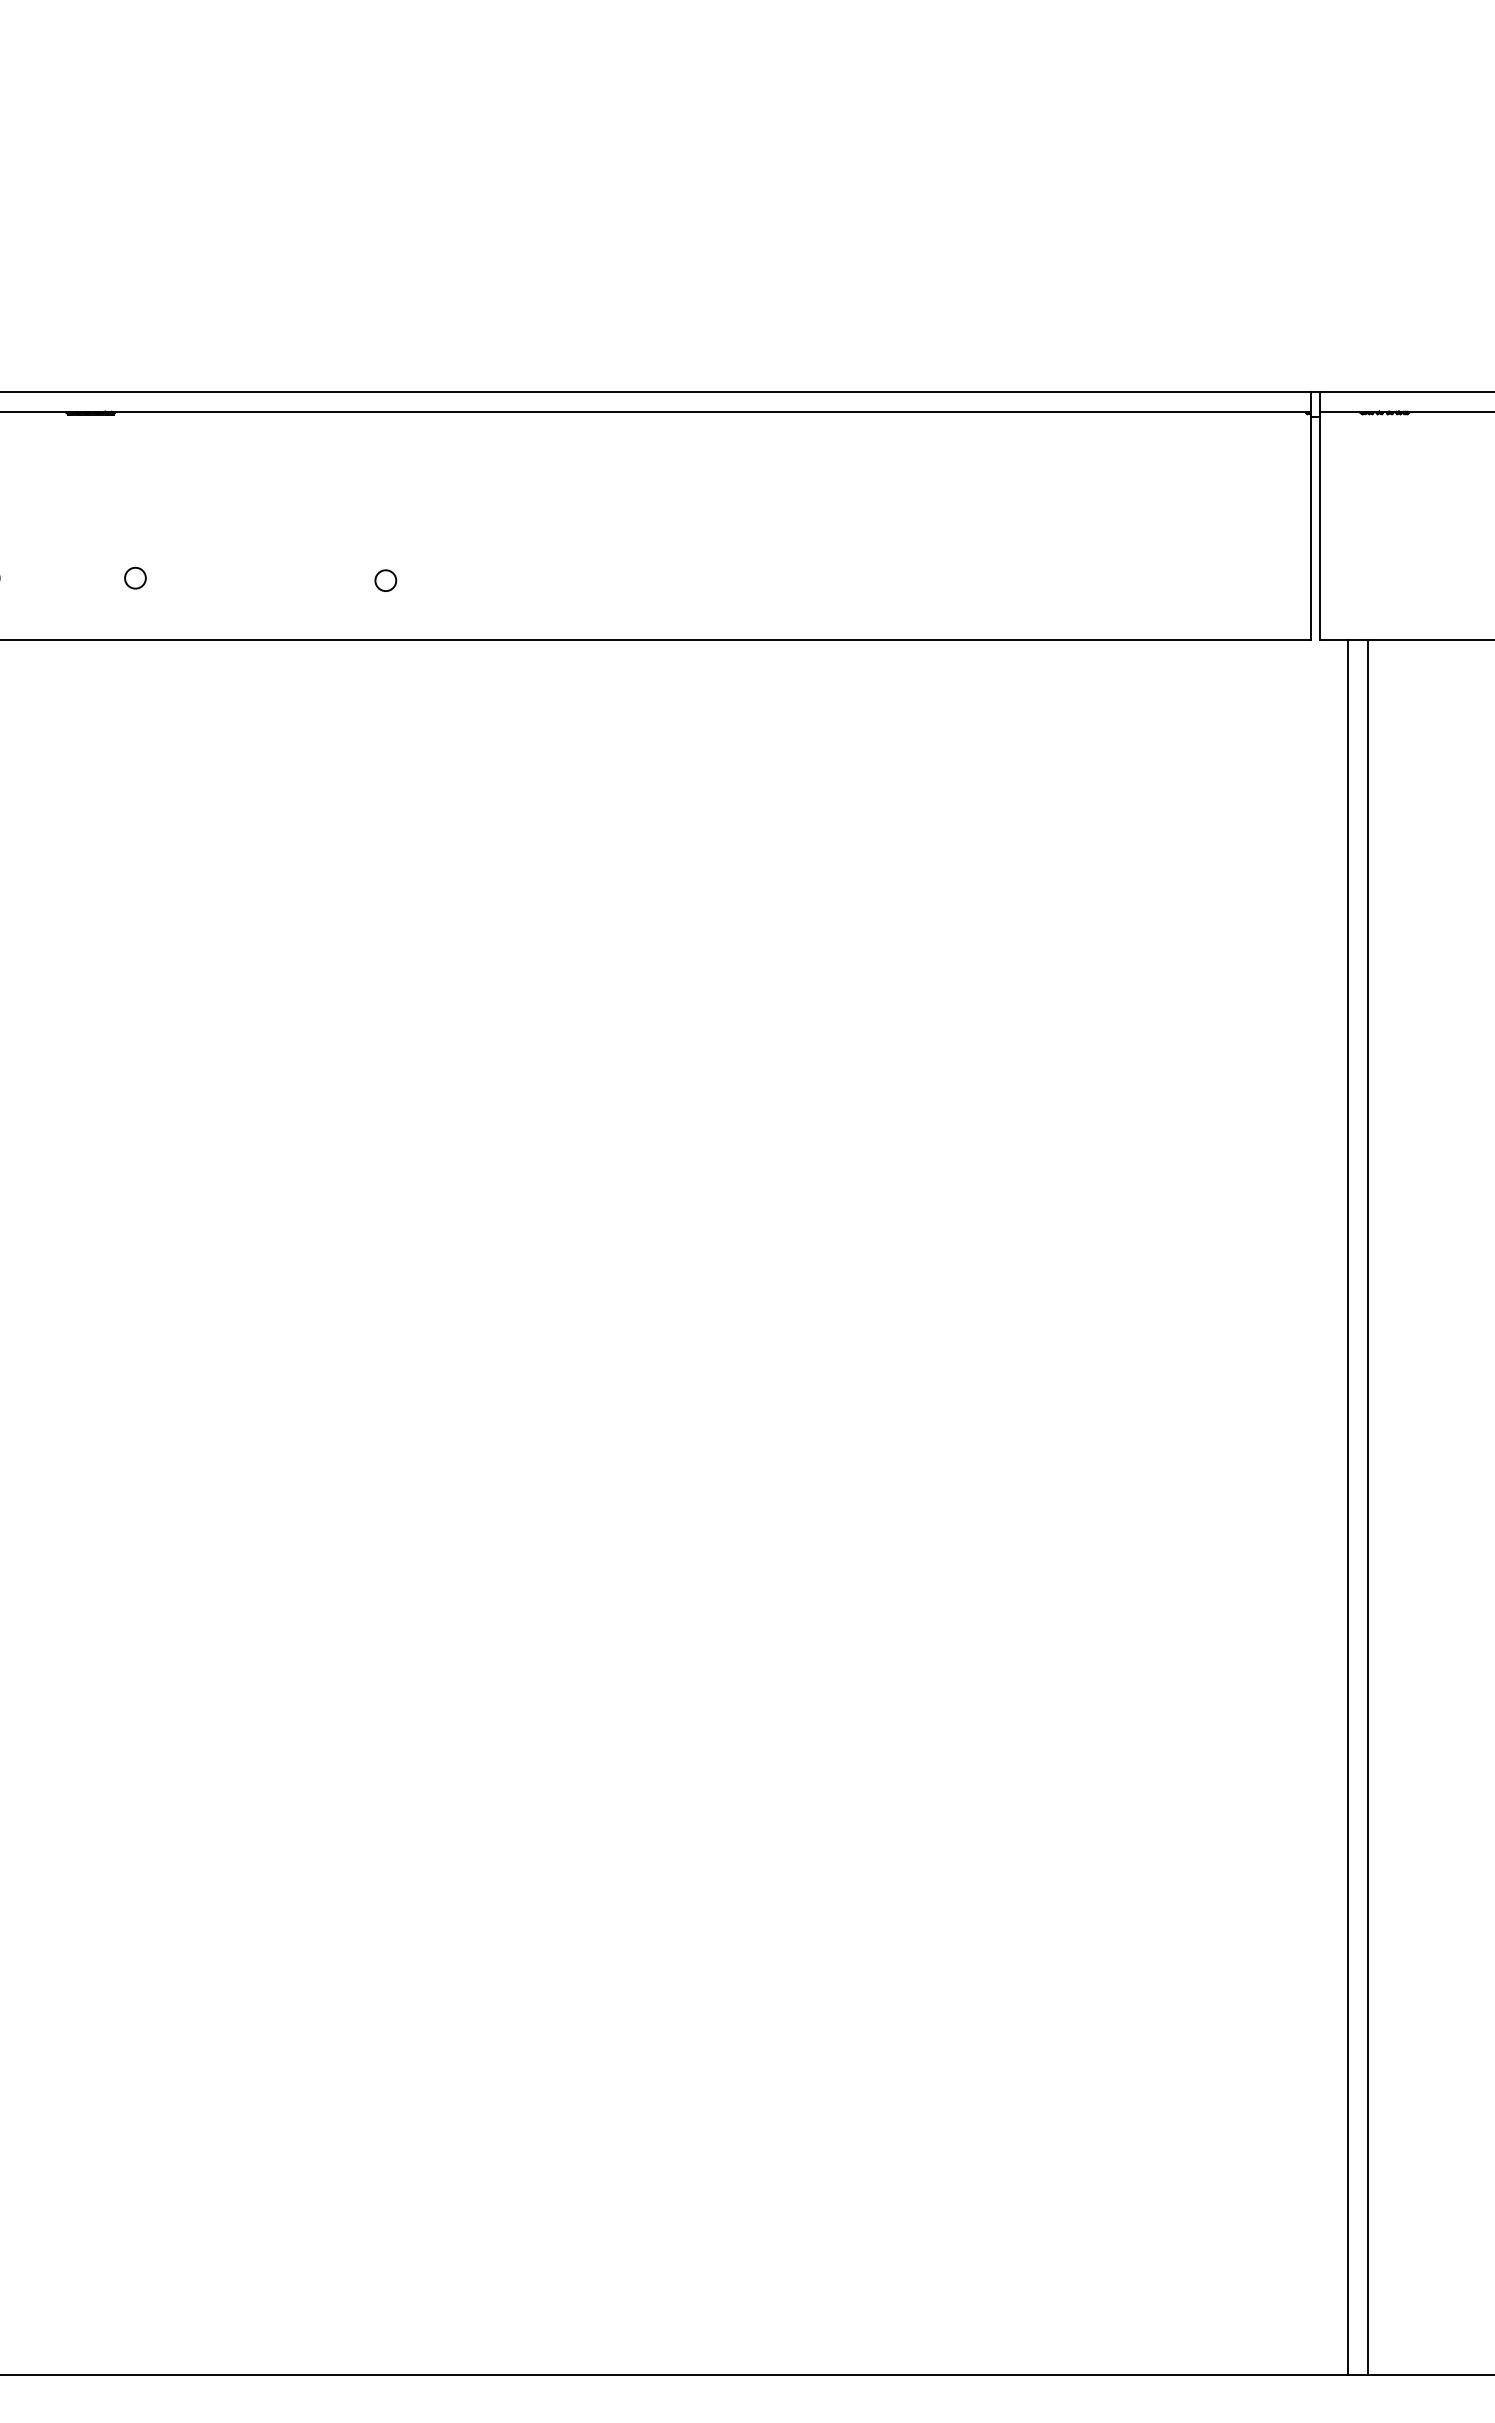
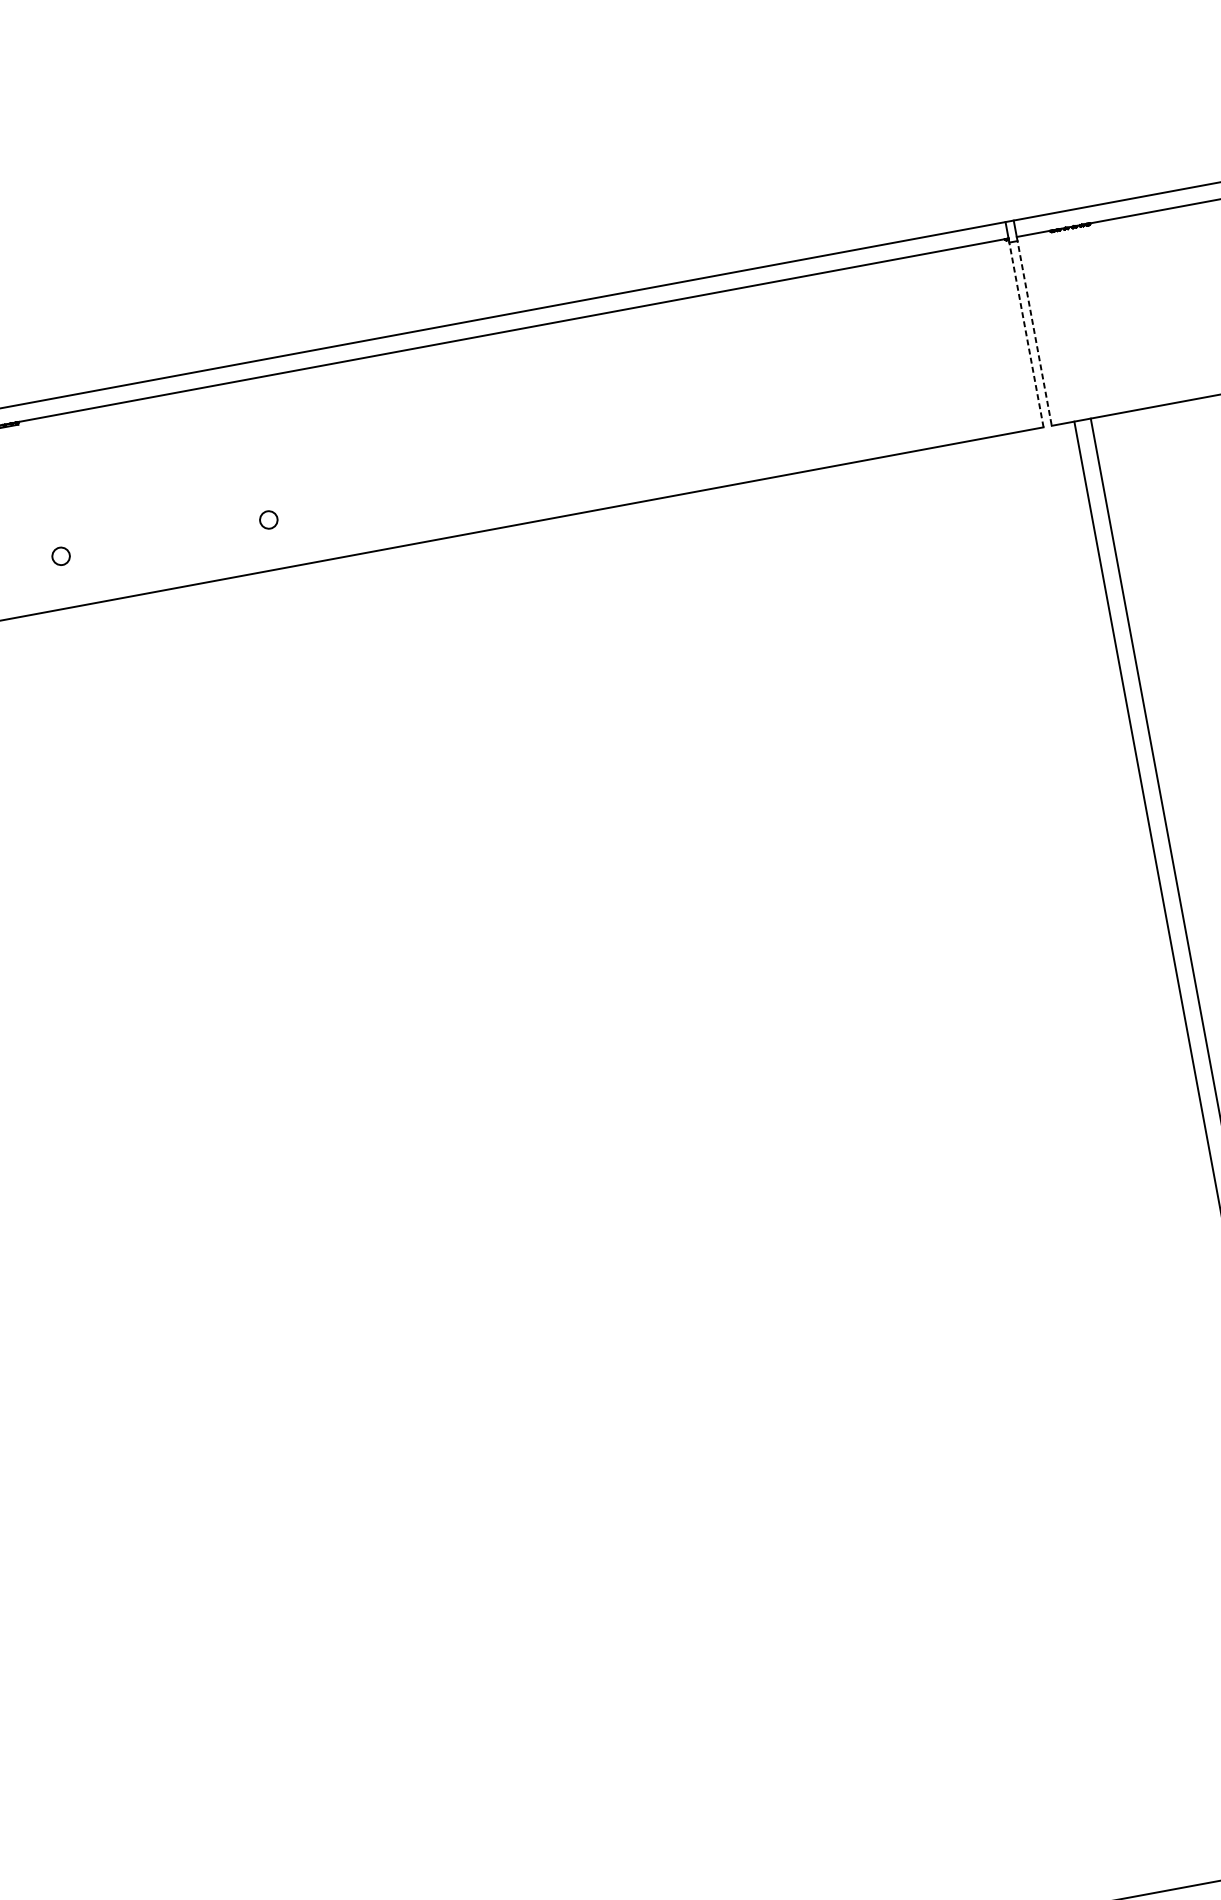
line: (1310, 526) -> (1026, 333), solid -> dashed
line: (1320, 526) -> (1034, 331), solid -> dashed

